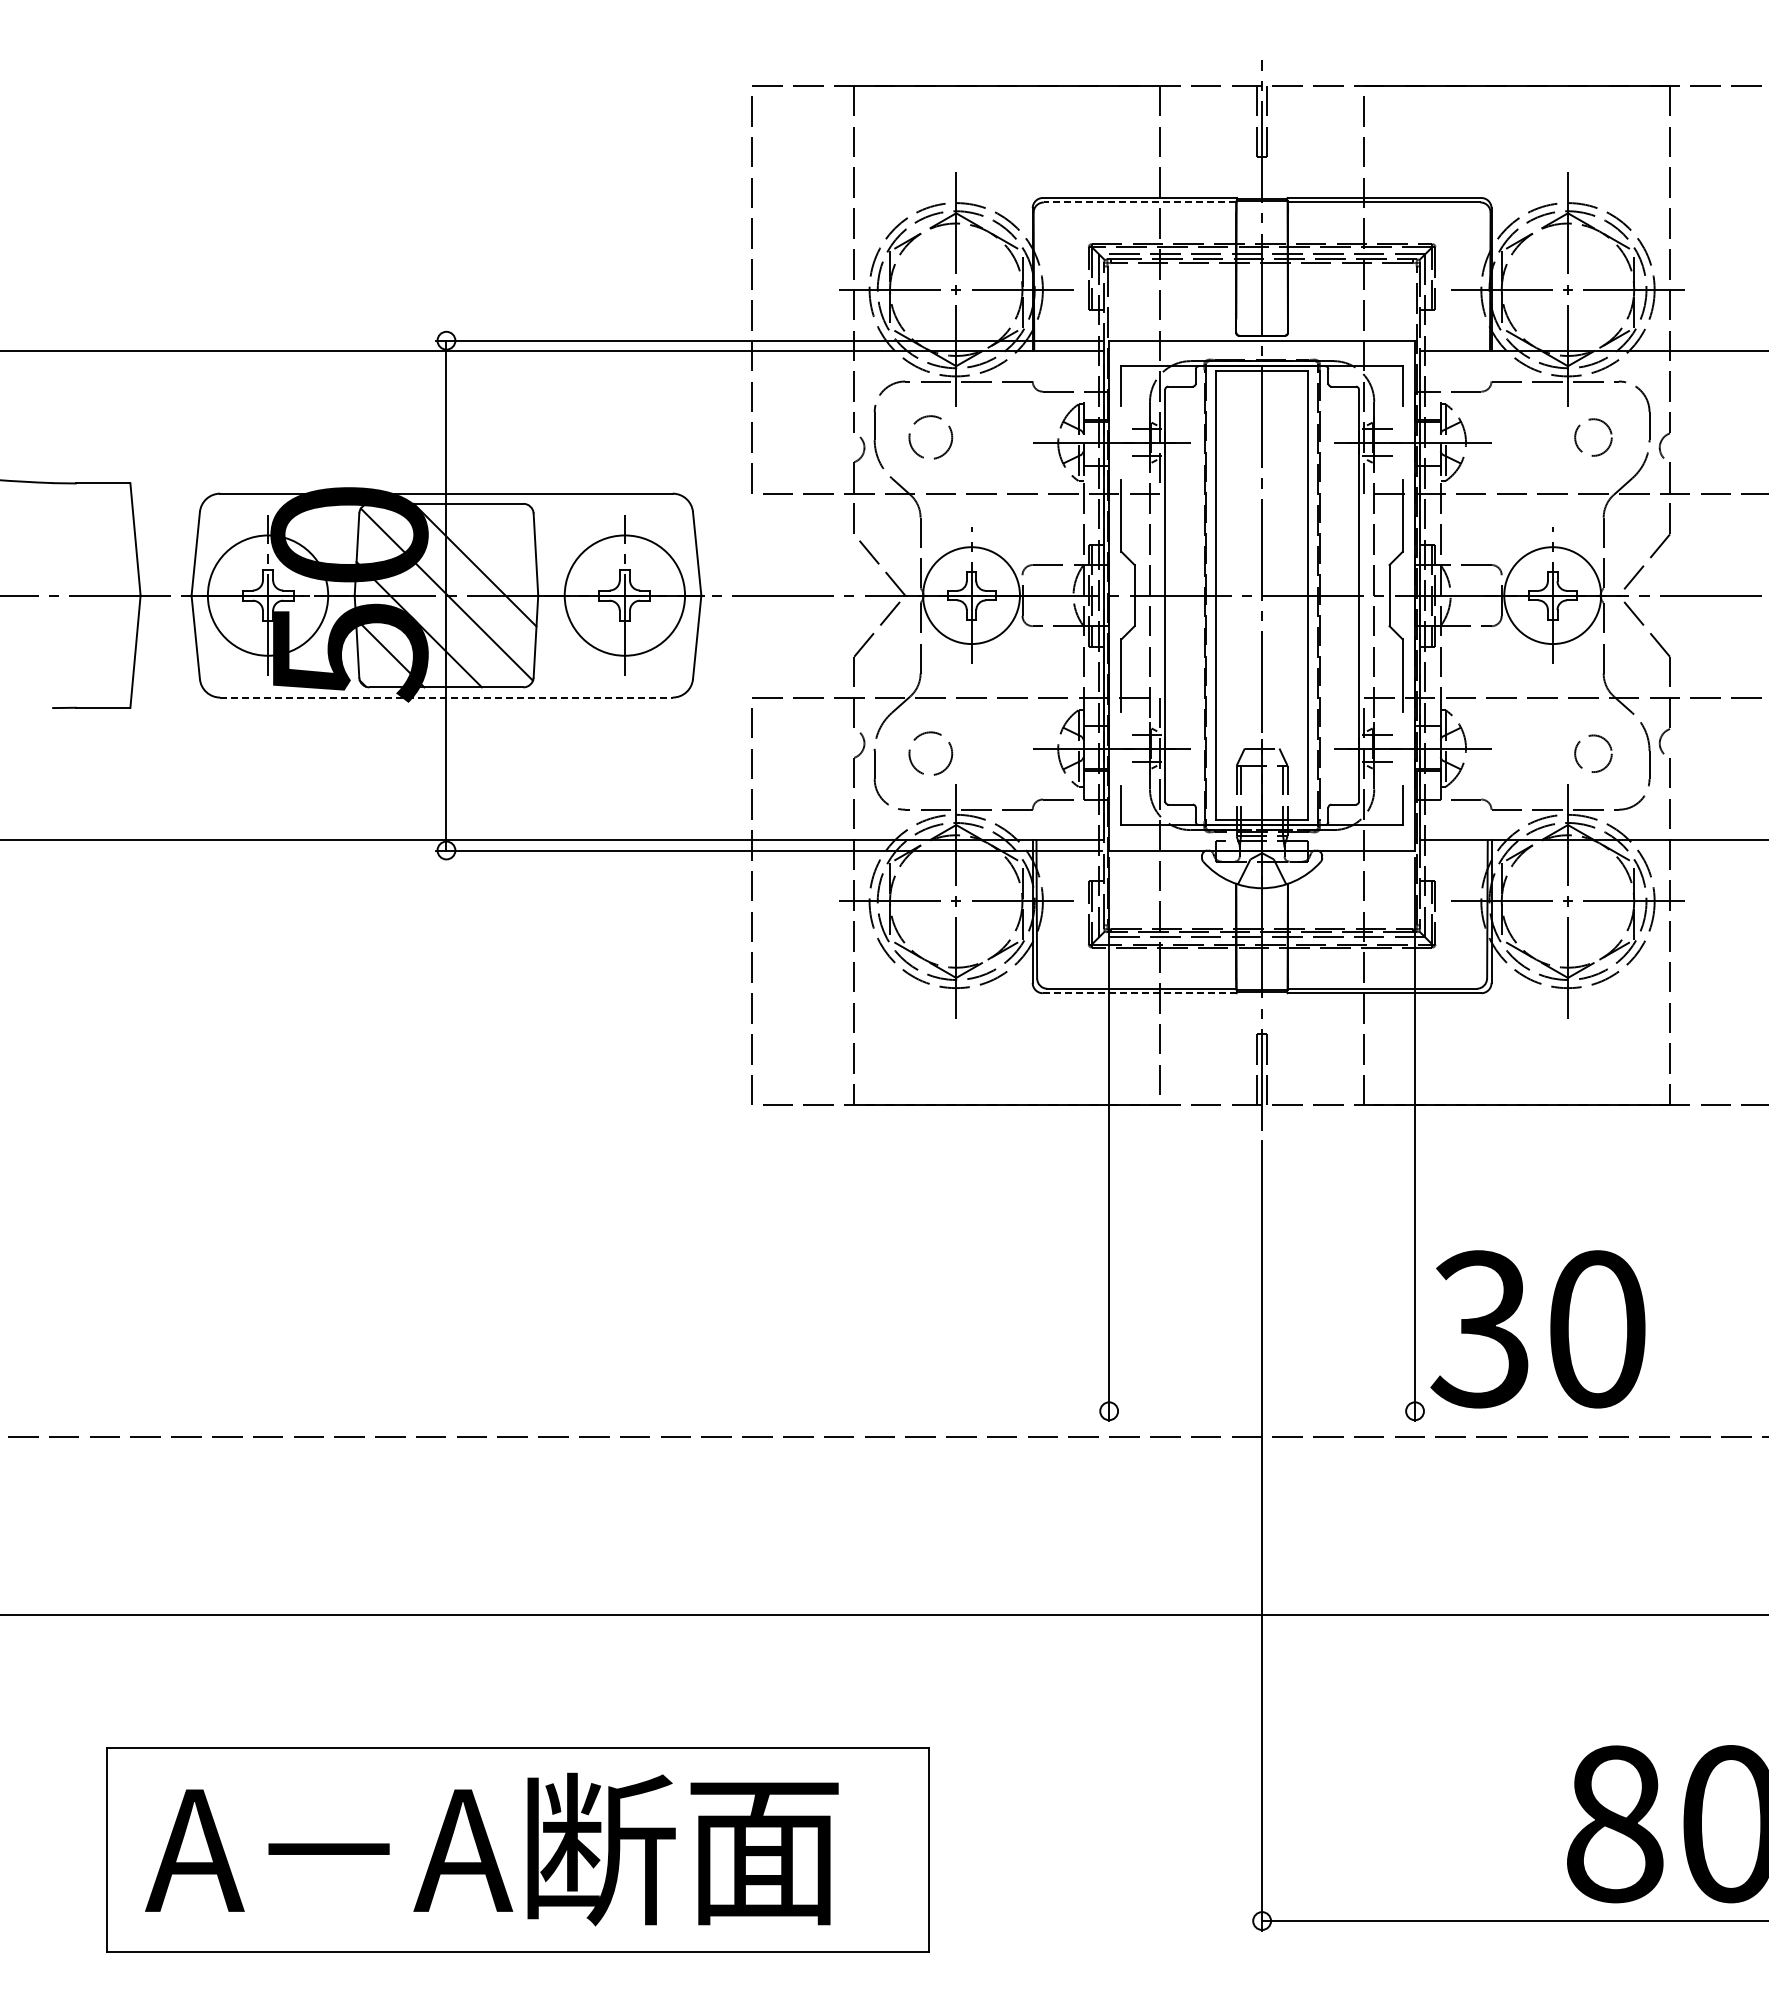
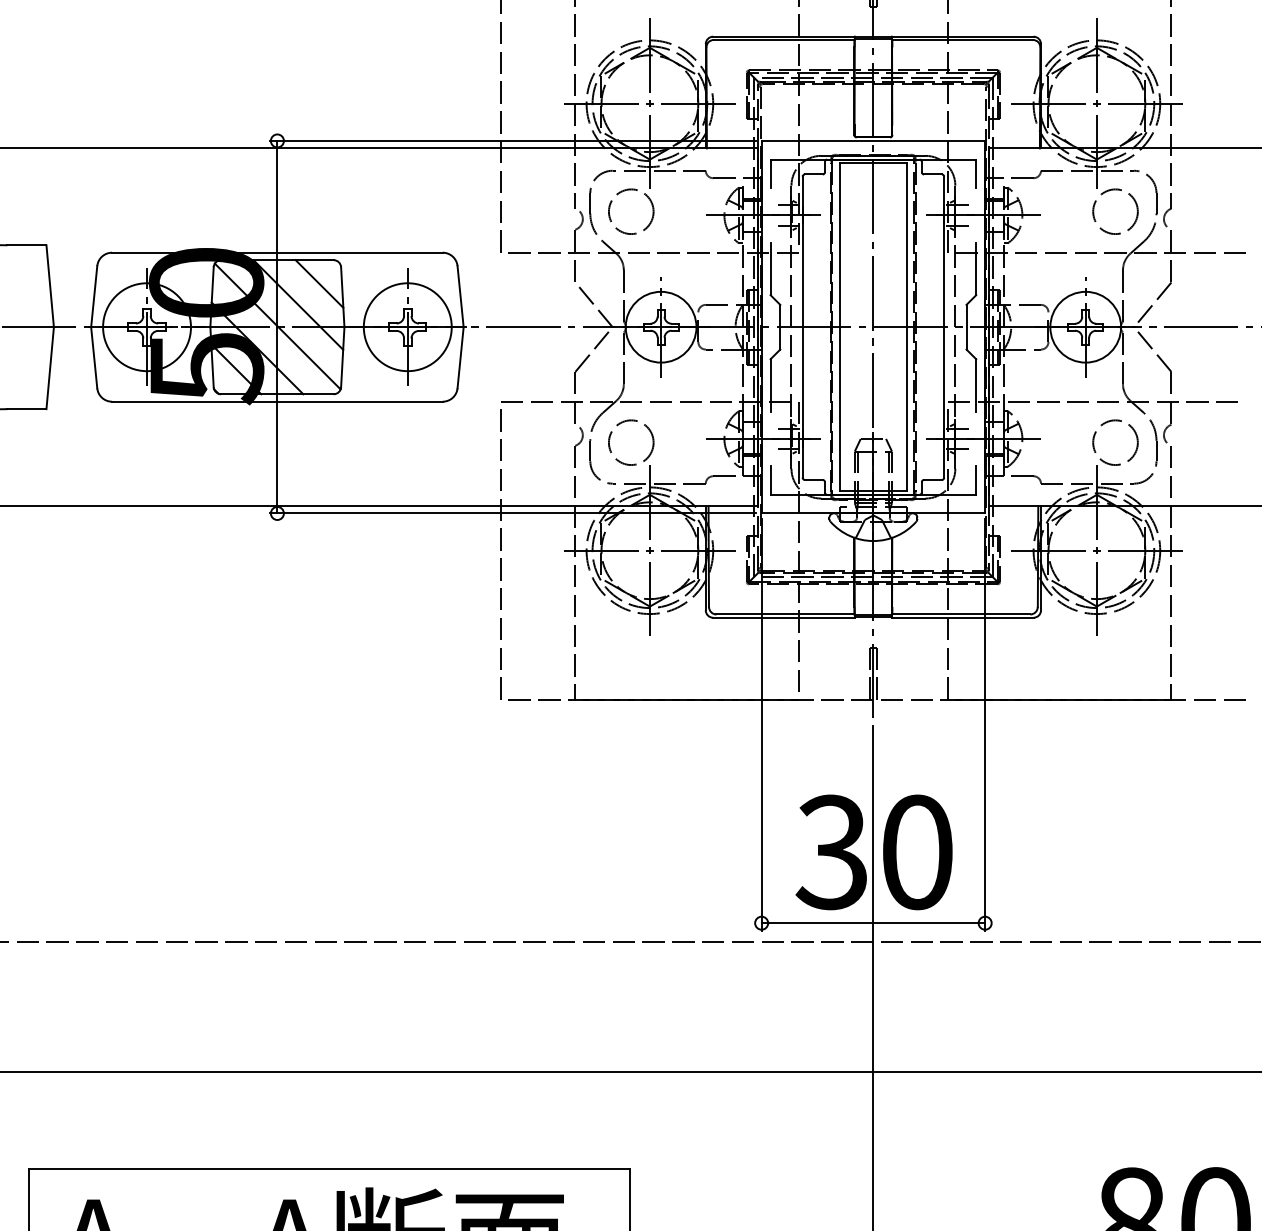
line: (1139, 202) -> (783, 39), dashed -> solid
circle: (930, 437) -> (631, 211), size x1.43
circle: (1593, 437) -> (1115, 211), size x1.67
line: (503, 536) -> (319, 284), added
line: (446, 697) -> (277, 401), dashed -> solid
circle: (930, 753) -> (631, 442), size x1.43
circle: (1593, 753) -> (1115, 442), size x1.67
line: (1139, 993) -> (783, 617), dashed -> solid
text: (1537, 1329) -> (873, 852), moved
line: (1262, 1411) -> (873, 923), added

